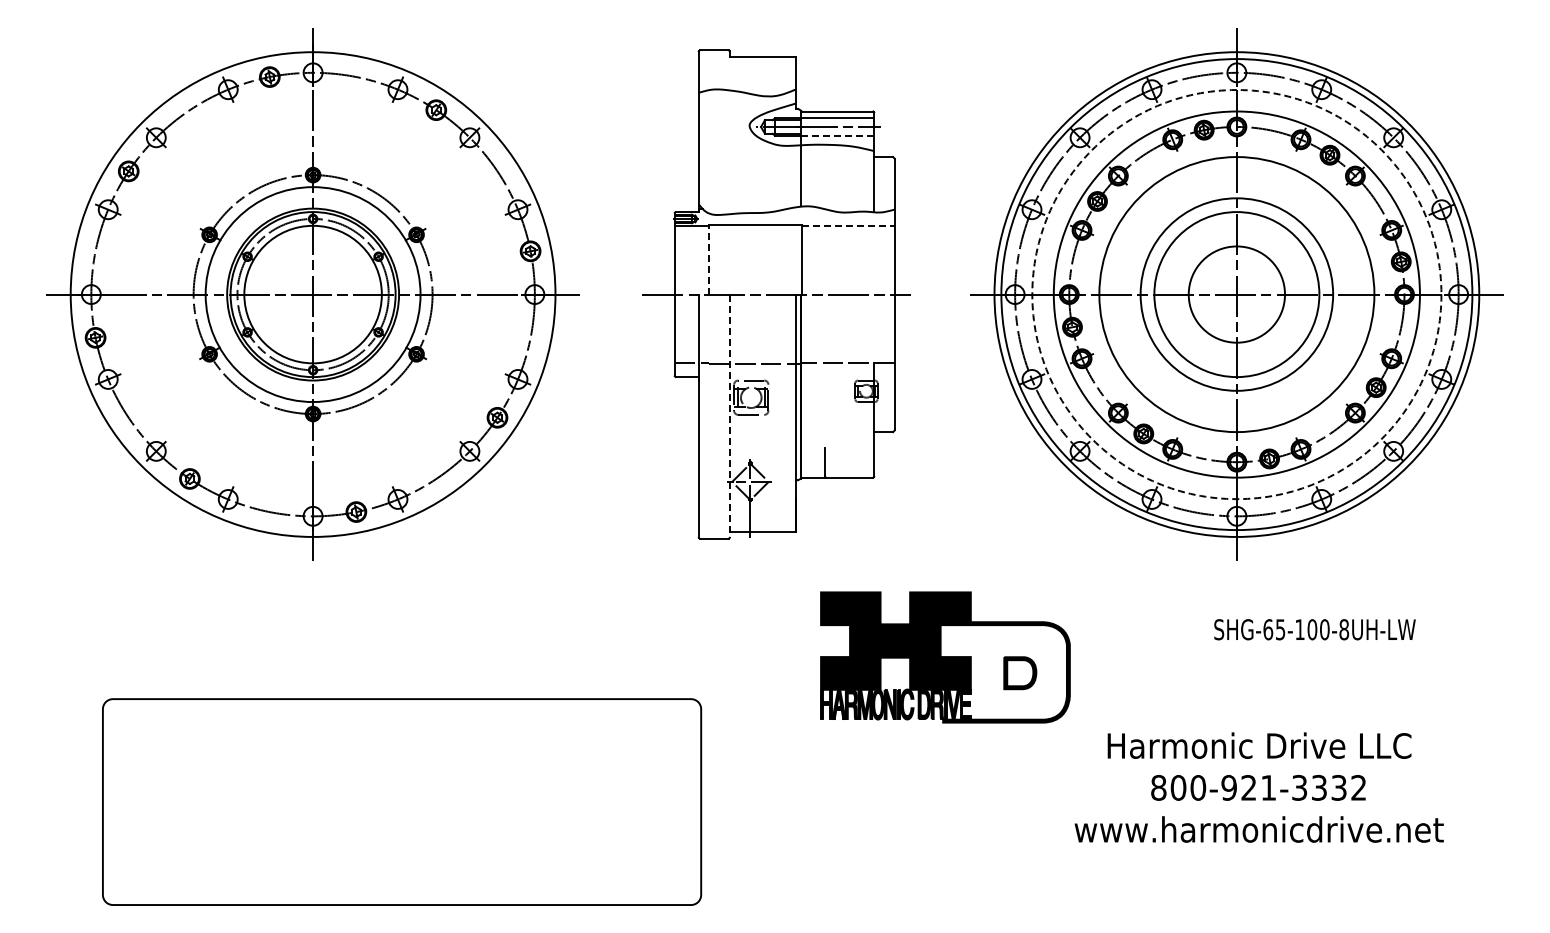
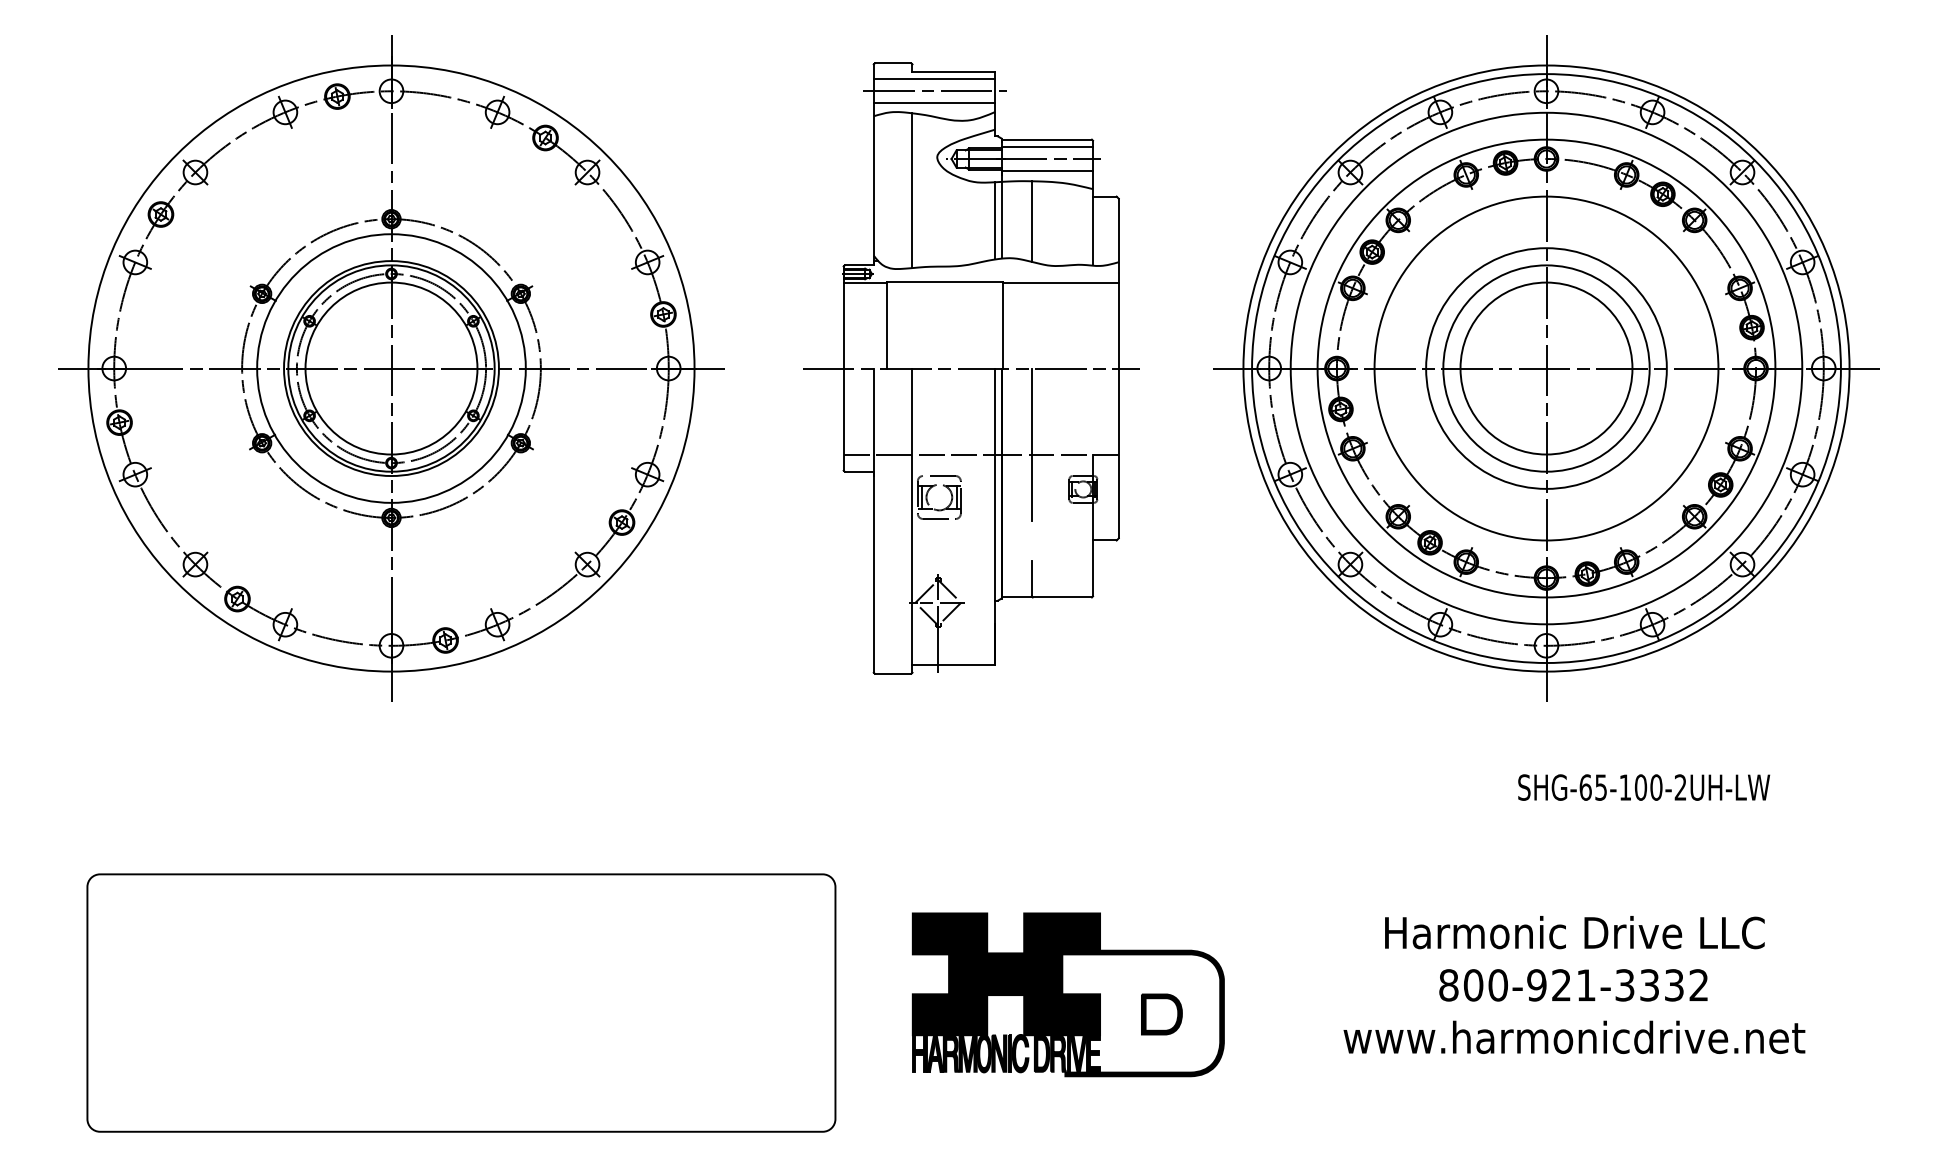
line: (746, 63) -> (933, 79), added
line: (747, 72) -> (934, 90), added
line: (746, 82) -> (933, 103), added
line: (837, 136) -> (1047, 170), dashed -> solid
line: (729, 152) -> (912, 190), added
line: (795, 176) -> (994, 220), added
line: (825, 176) -> (1032, 220), added
line: (848, 225) -> (1060, 282), dashed -> solid
line: (709, 259) -> (887, 324), dashed -> solid
circle: (1236, 294) -> (1546, 368), dashed -> solid
circle: (1236, 294) -> (1546, 368), size x1.43
line: (825, 355) -> (1032, 444), added
line: (729, 416) -> (912, 520), dashed -> solid
text: (1344, 629) -> (1681, 787), SHG-65-100-8UH-LW -> SHG-65-100-2UH-LW
part: (945, 657) -> (1068, 994), moved
part: (402, 801) -> (462, 1002), moved

